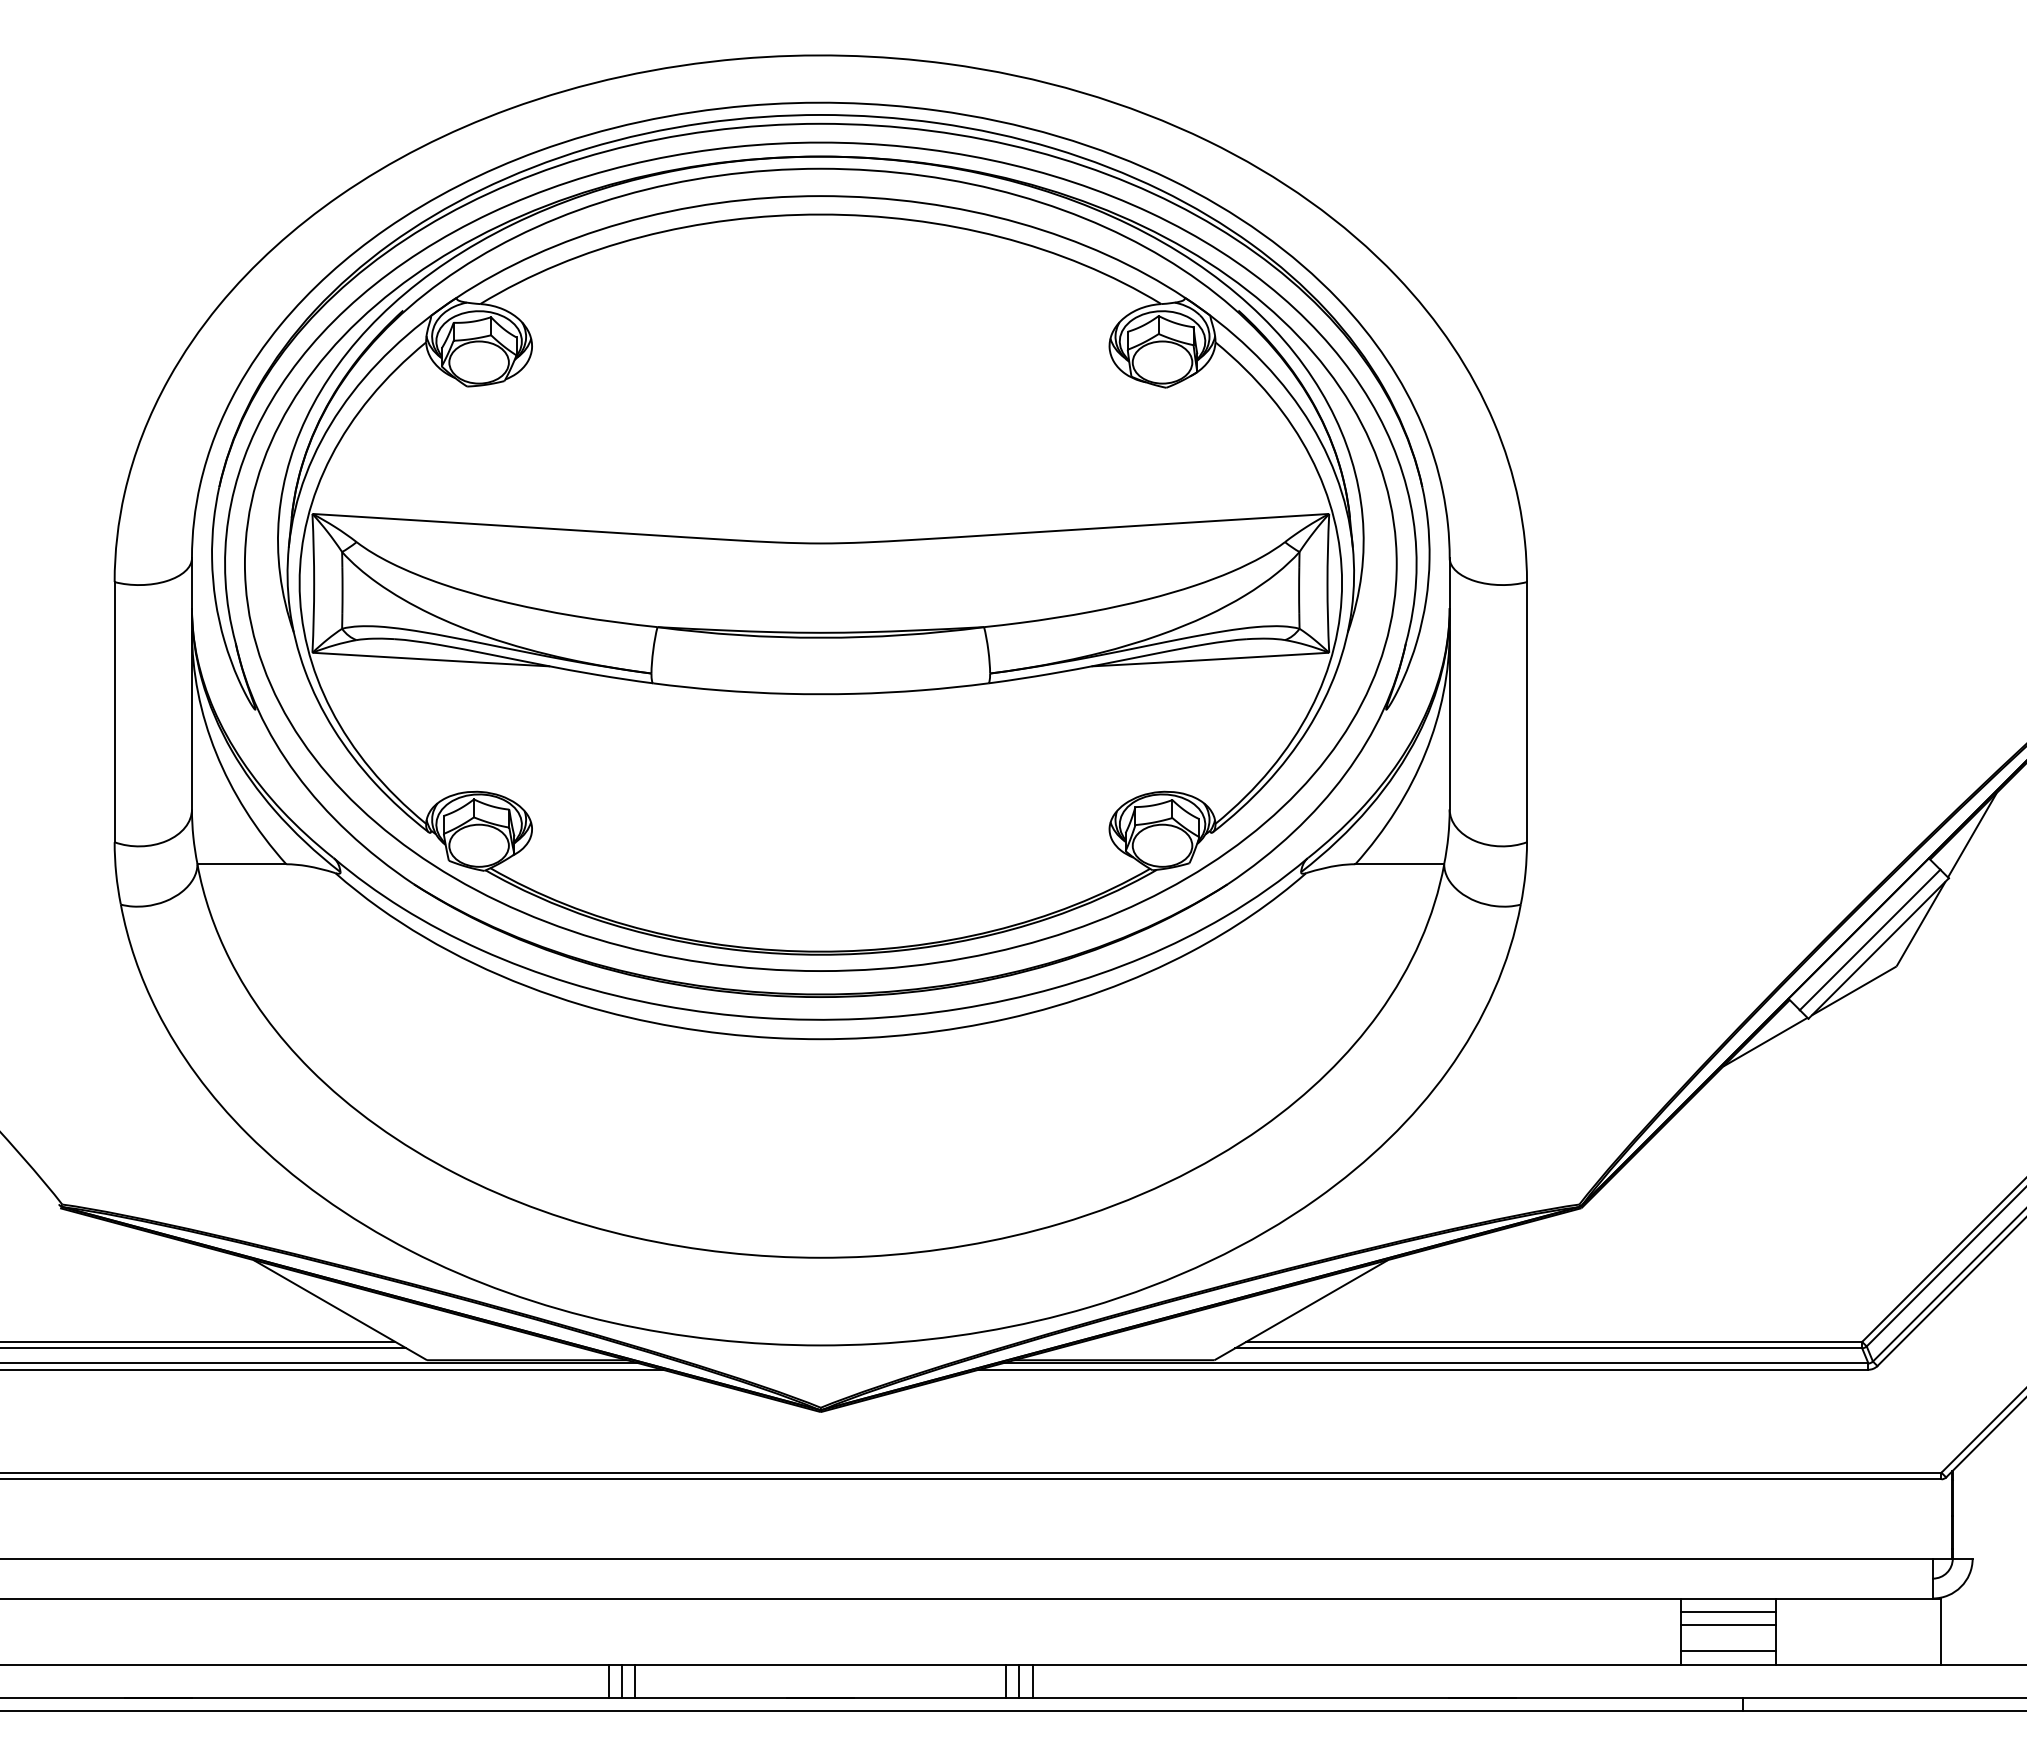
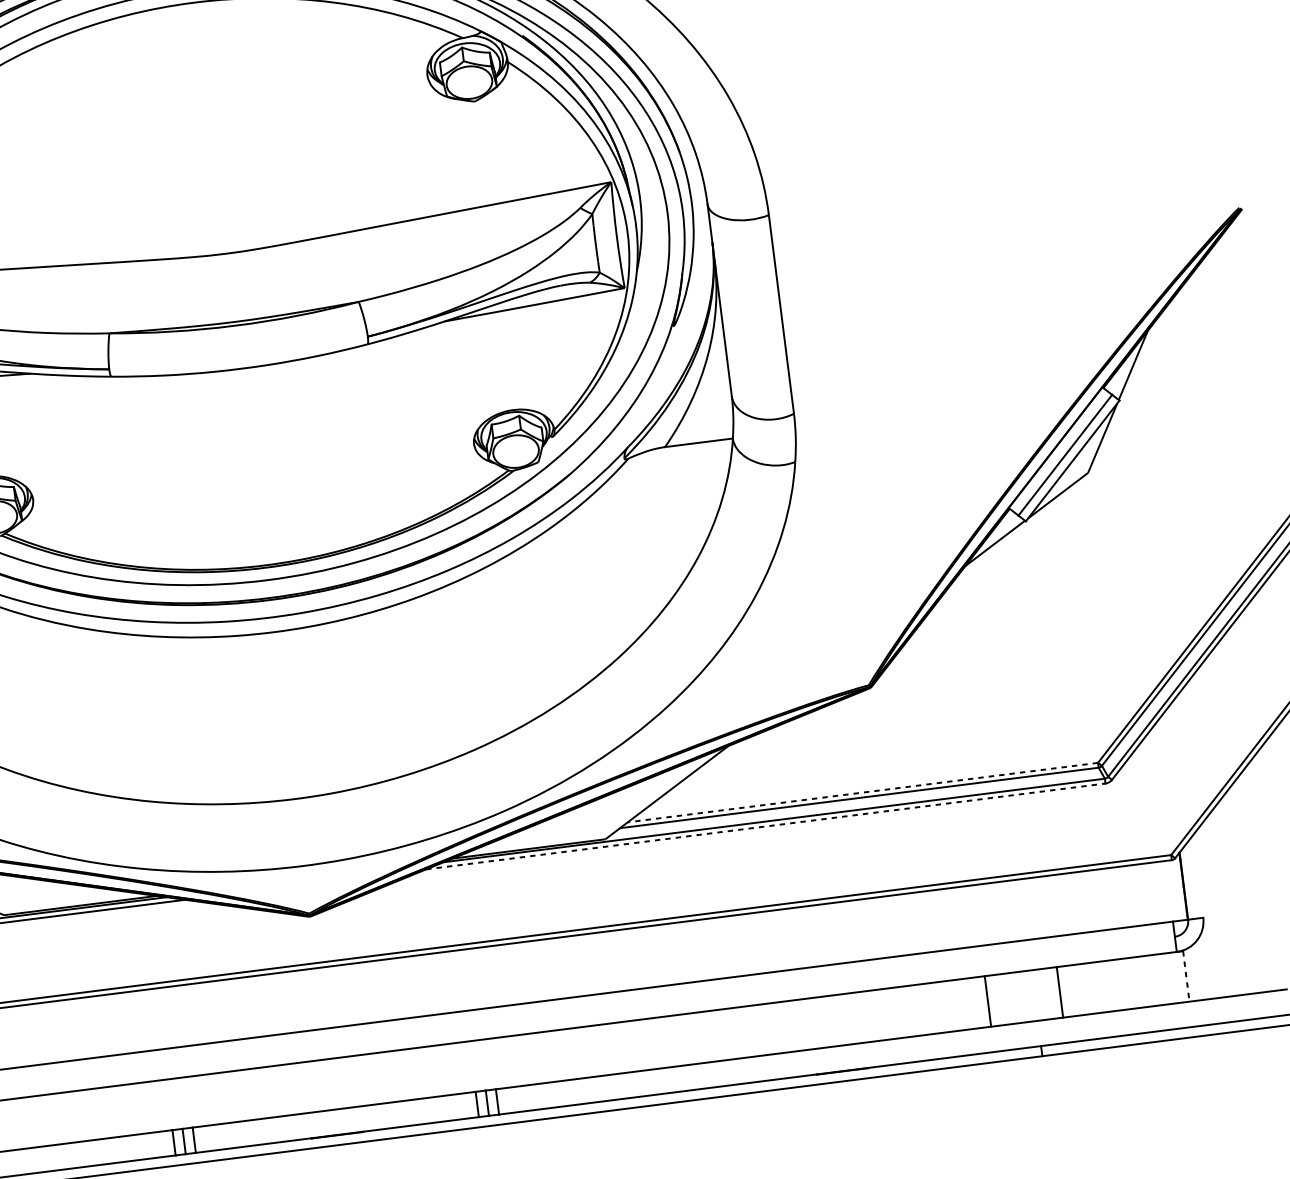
line: (1554, 1341) -> (863, 792), solid -> dashed
line: (1423, 1369) -> (765, 826), solid -> dashed
line: (1728, 1611) -> (1021, 981), removed
line: (1728, 1624) -> (1023, 991), removed
line: (1941, 1632) -> (1186, 977), solid -> dashed
line: (1728, 1651) -> (1025, 1012), removed

